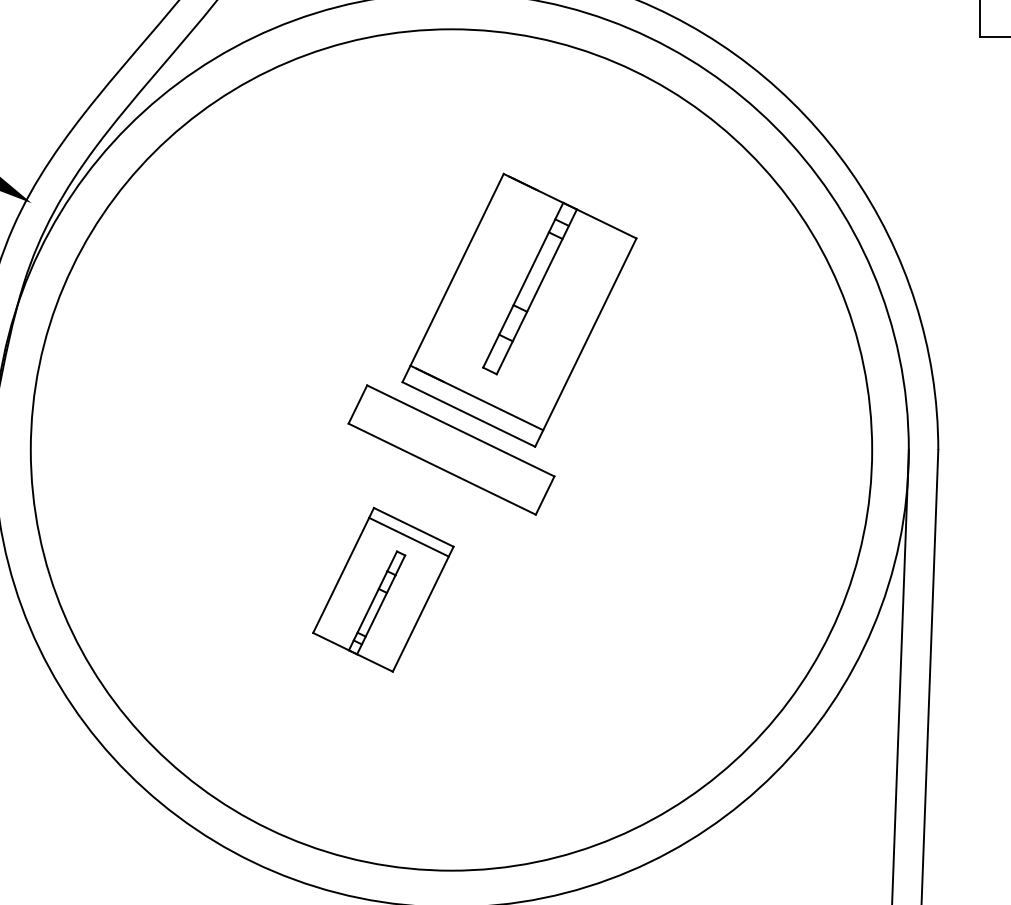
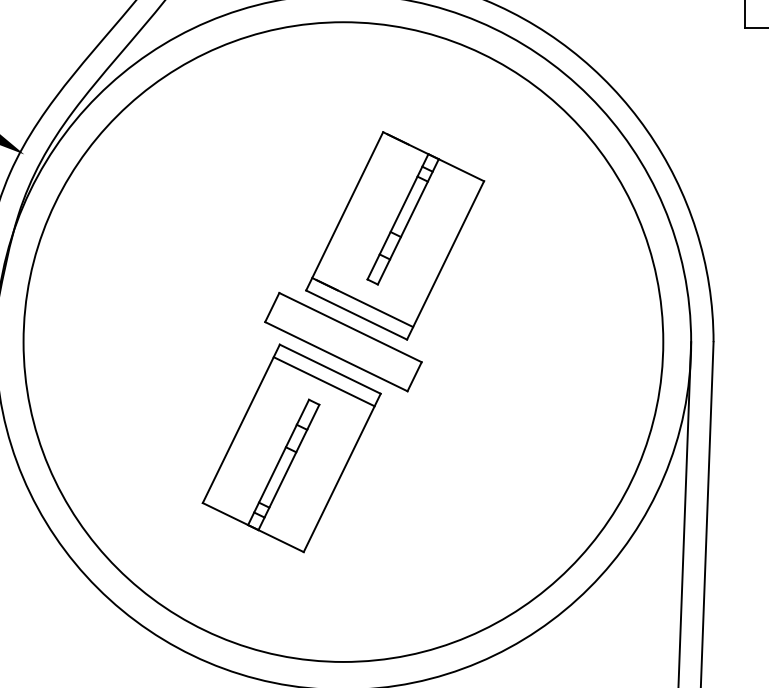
part: (383, 589) -> (291, 448), size x1.67

